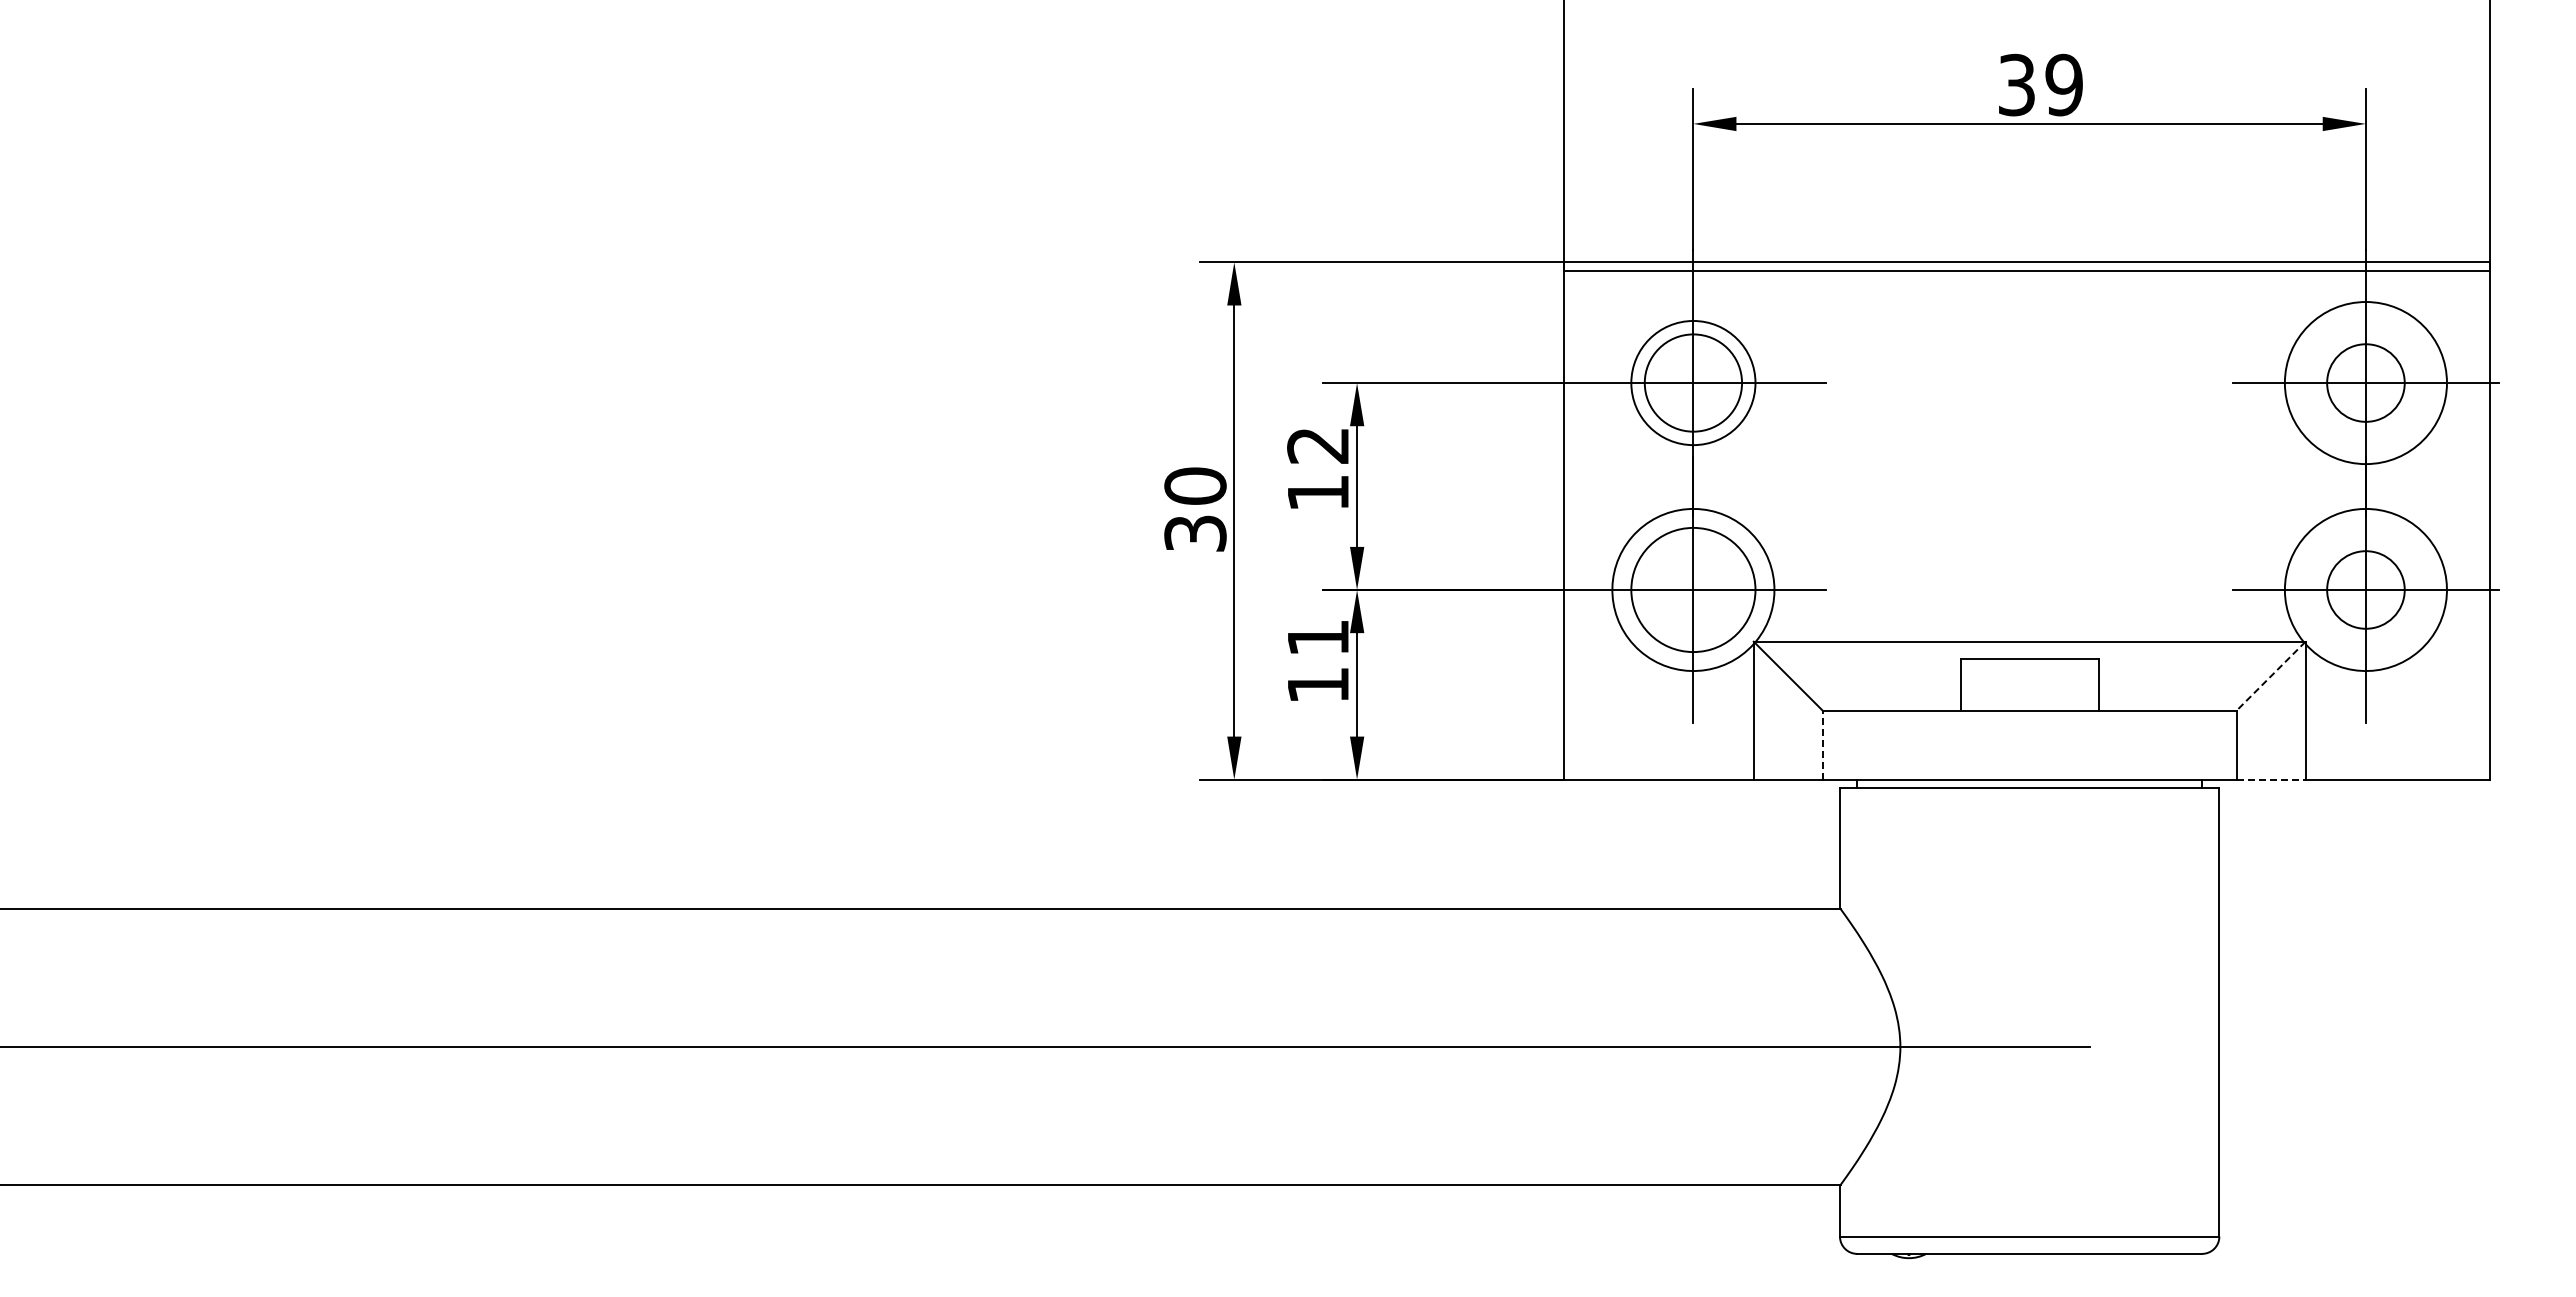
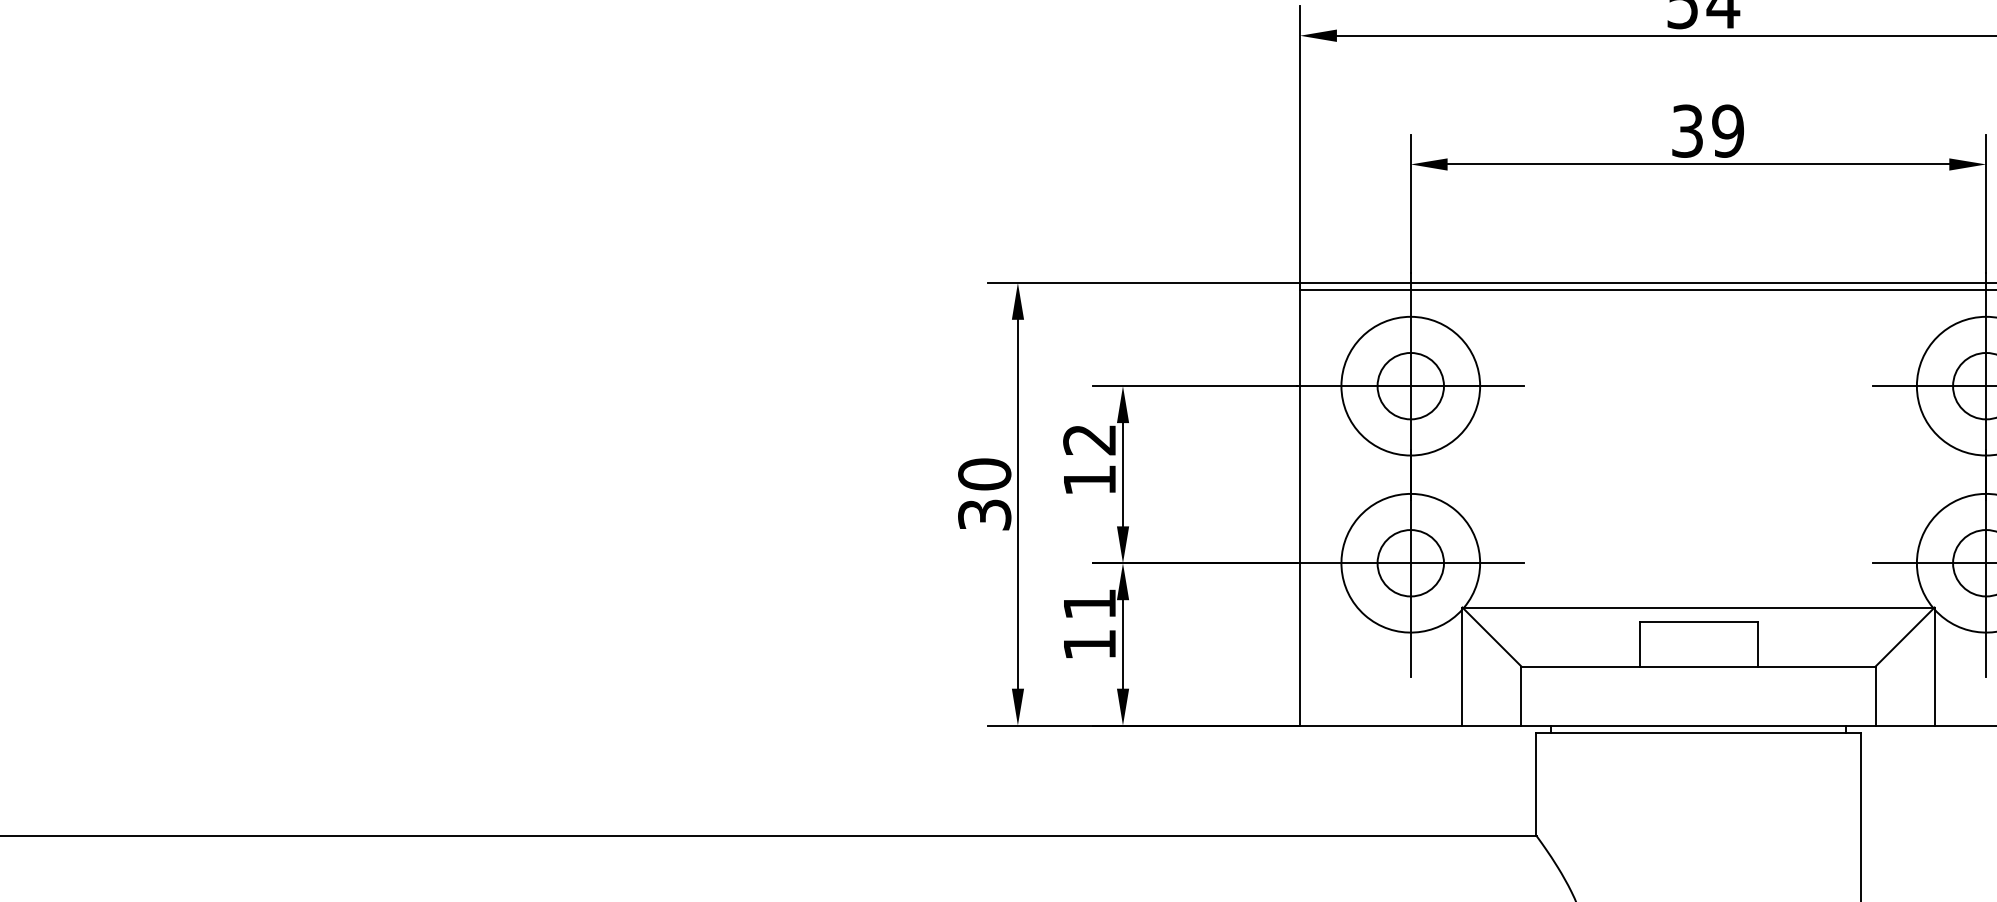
circle: (1693, 382) -> (1410, 385), size x0.62
circle: (1693, 383) -> (1410, 386), size x1.67
circle: (1693, 589) -> (1410, 562), size x0.62
line: (2271, 676) -> (1905, 637), dashed -> solid
line: (1822, 744) -> (1521, 695), dashed -> solid
line: (2271, 779) -> (1905, 725), dashed -> solid

